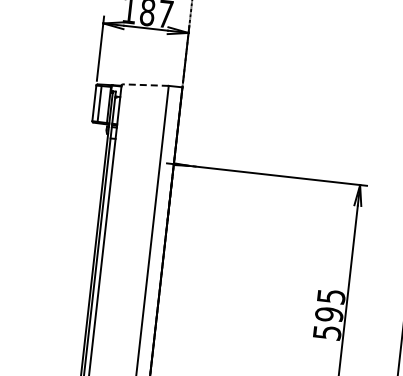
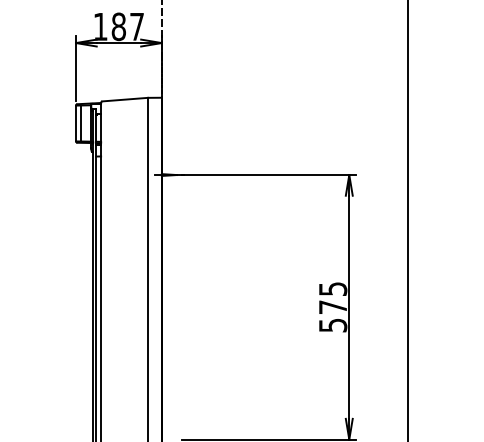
line: (146, 85) -> (125, 99), dashed -> solid
text: (328, 314) -> (332, 307), 595 -> 575

